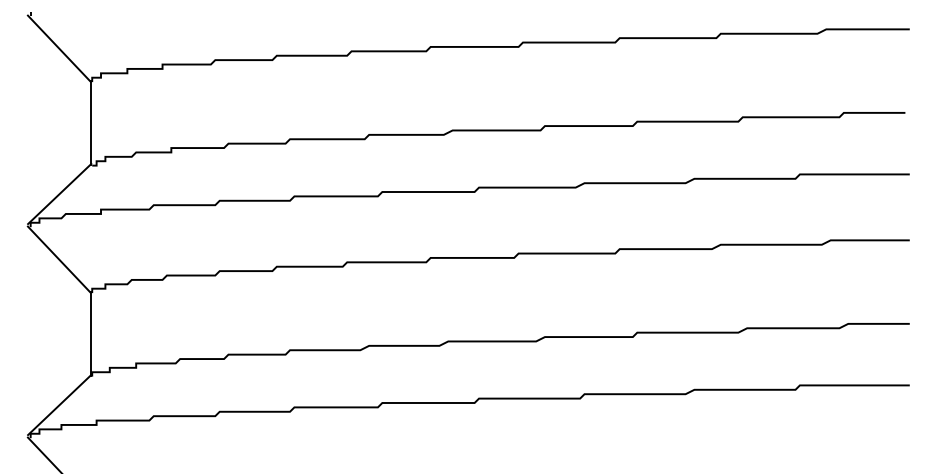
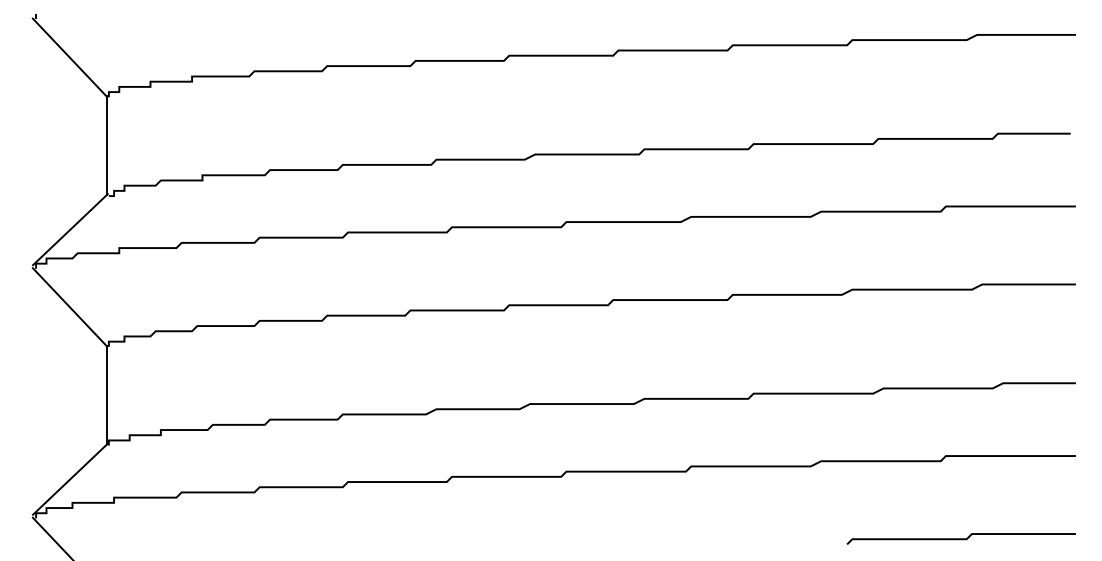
curve: (812, 455) -> (960, 538), added

